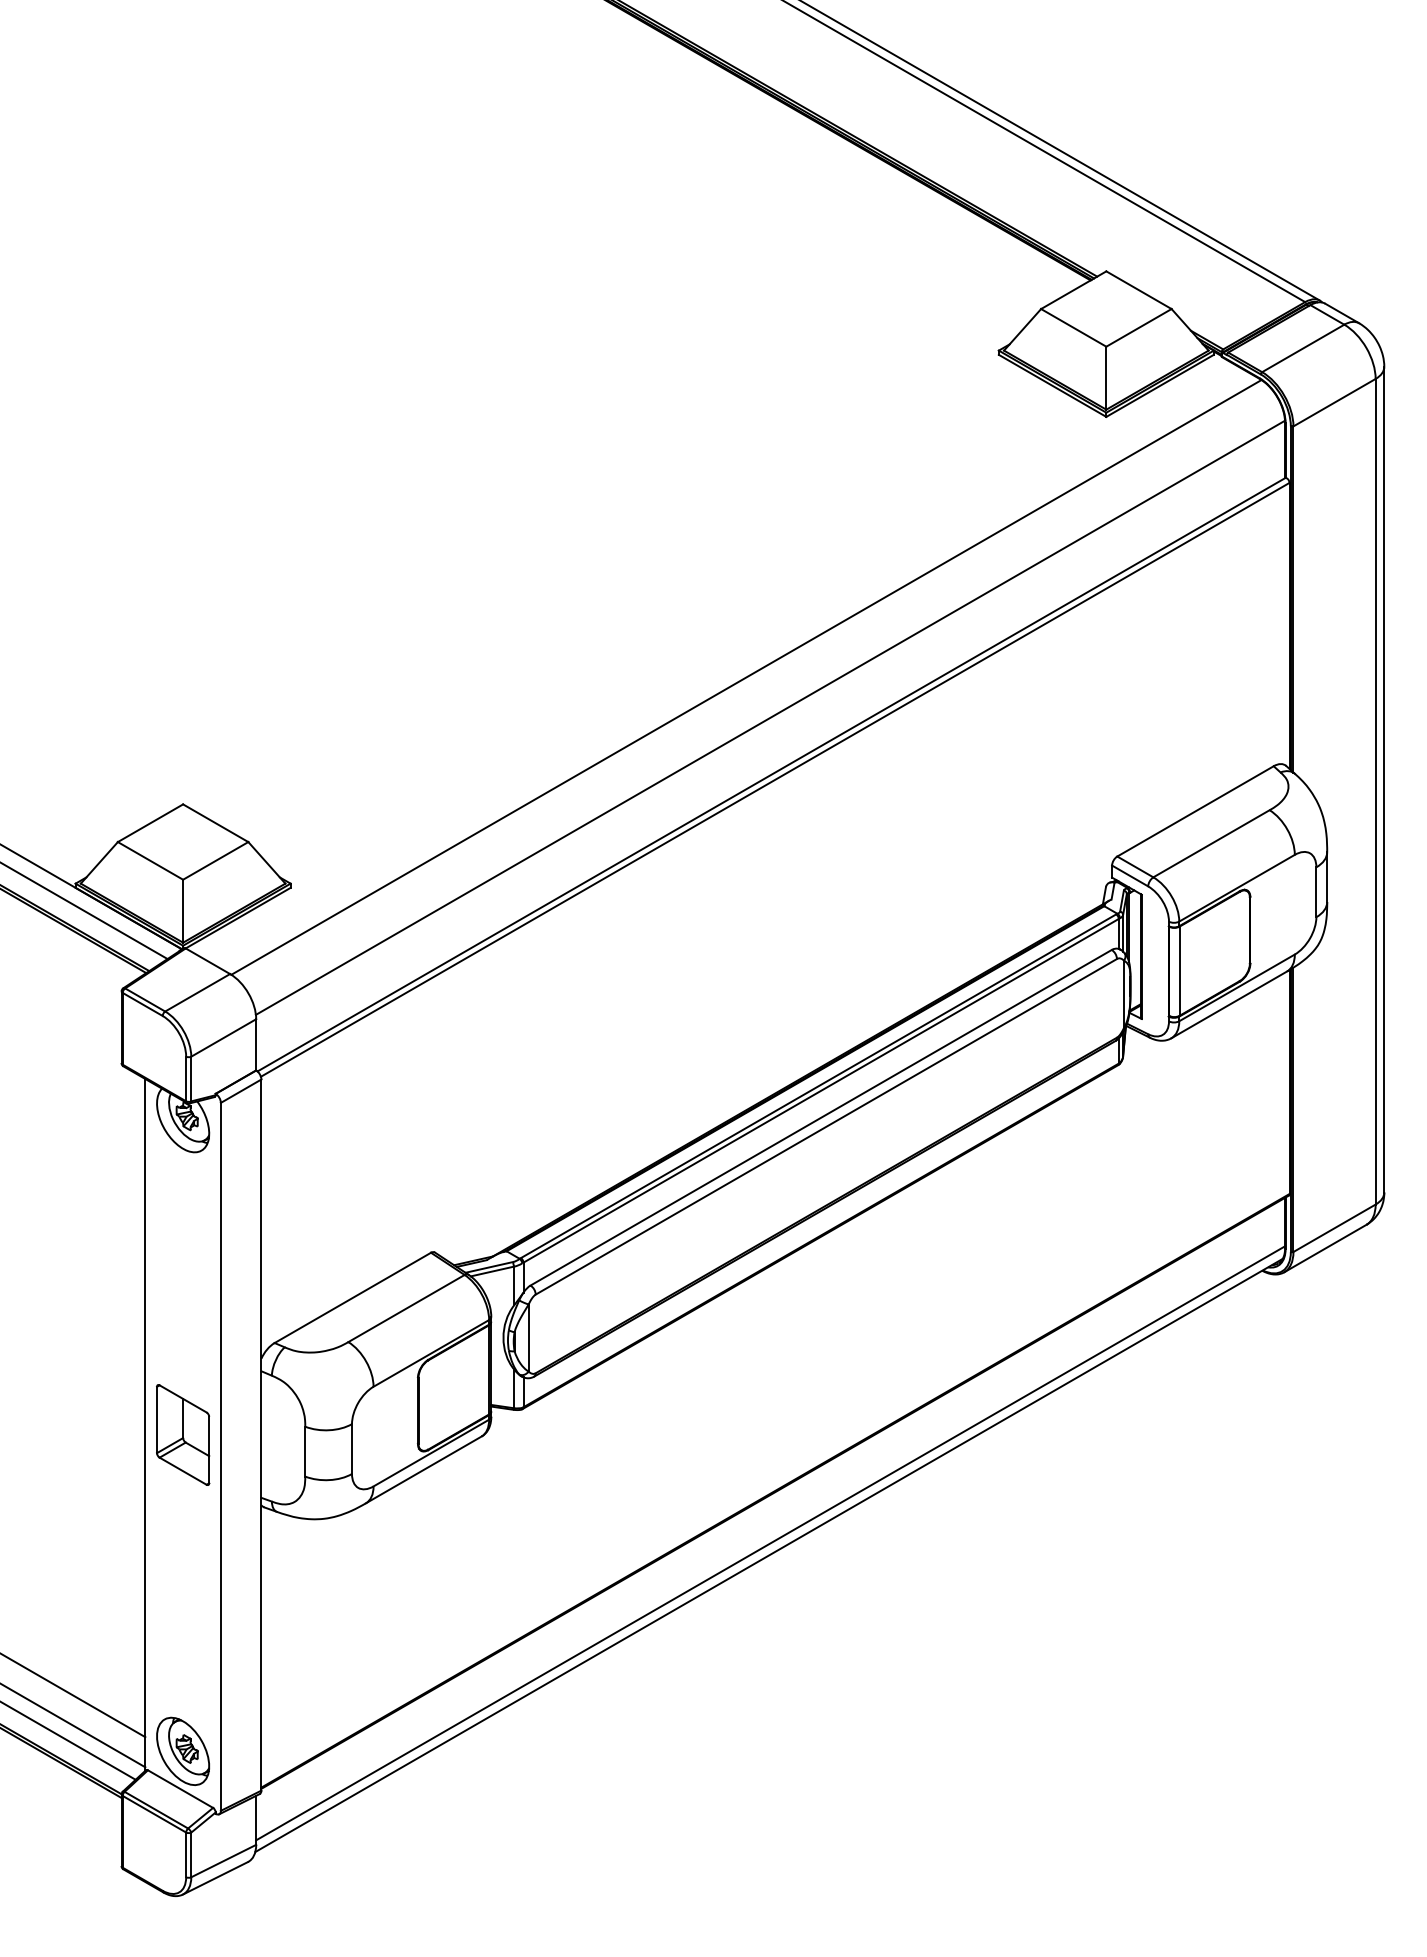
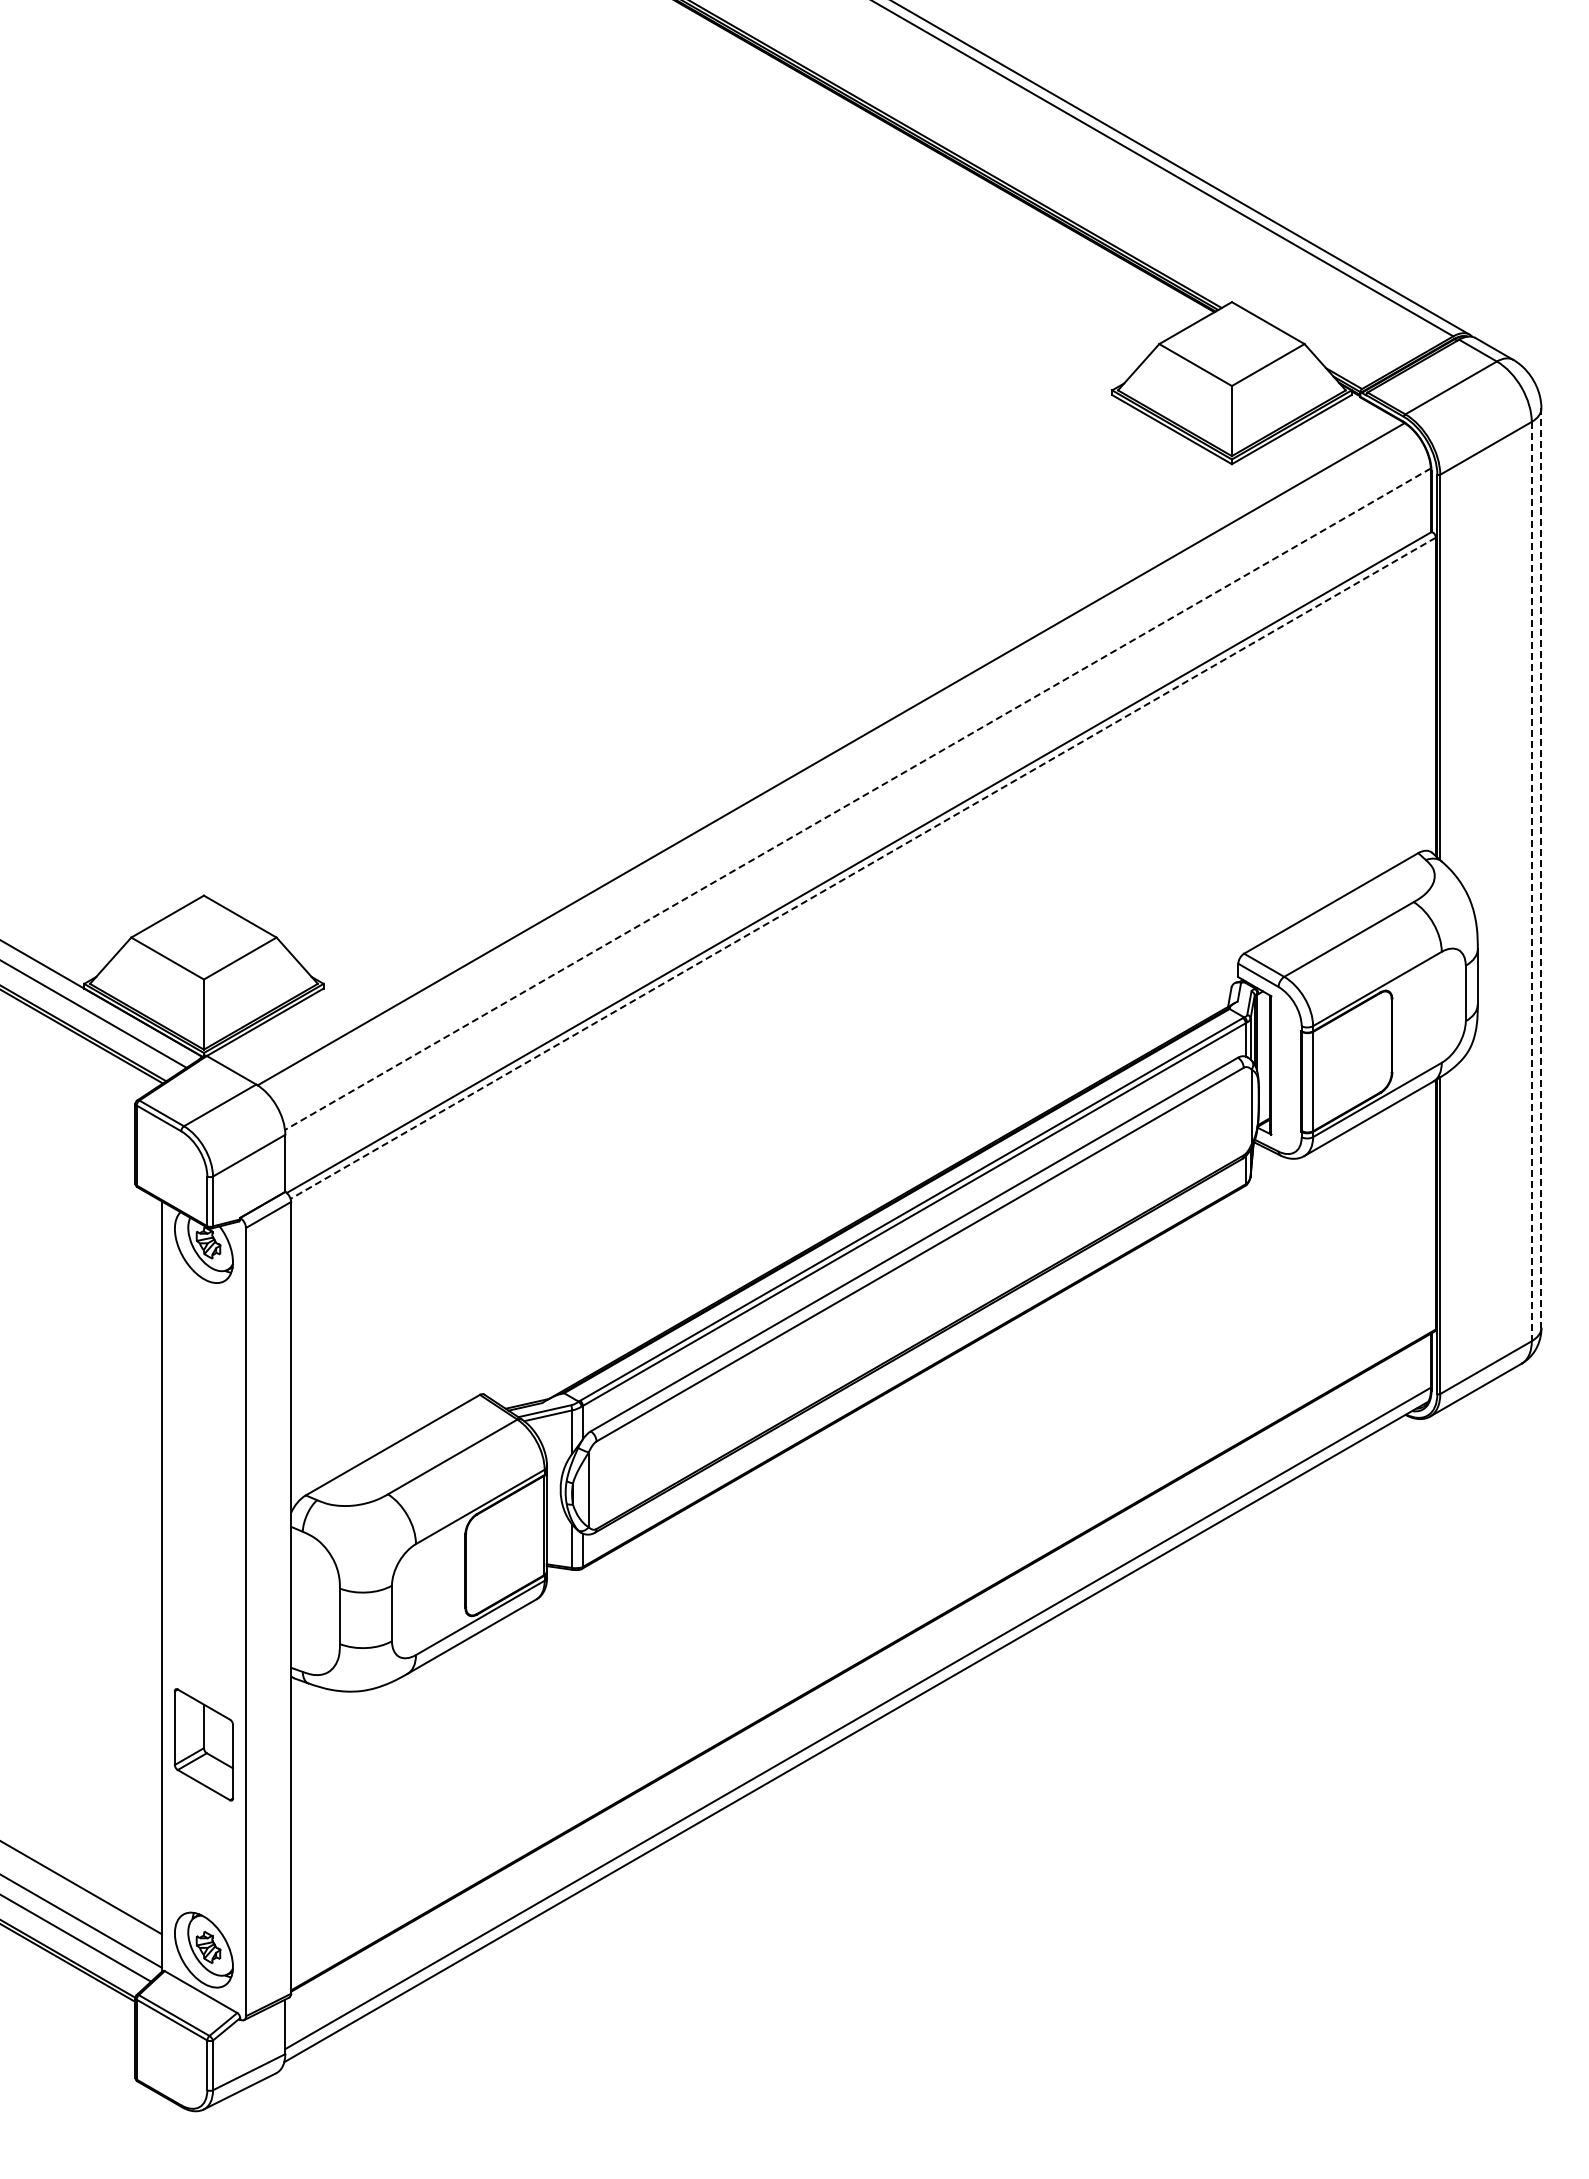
line: (770, 718) -> (857, 799), solid -> dashed
line: (774, 780) -> (862, 868), solid -> dashed
line: (1384, 780) -> (1541, 868), solid -> dashed
line: (1375, 791) -> (1531, 881), solid -> dashed
part: (182, 1434) -> (203, 1744), moved

